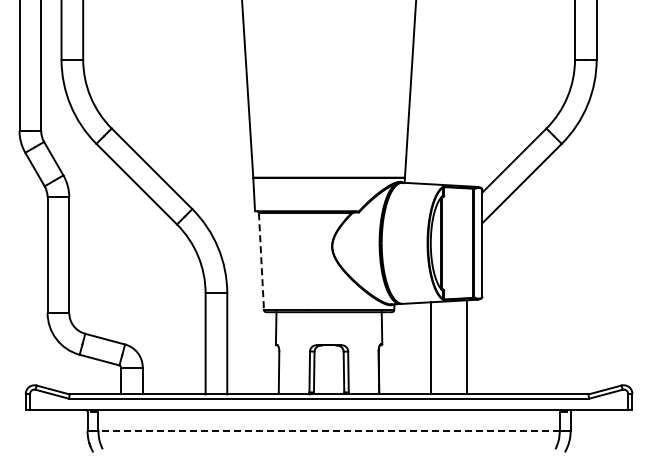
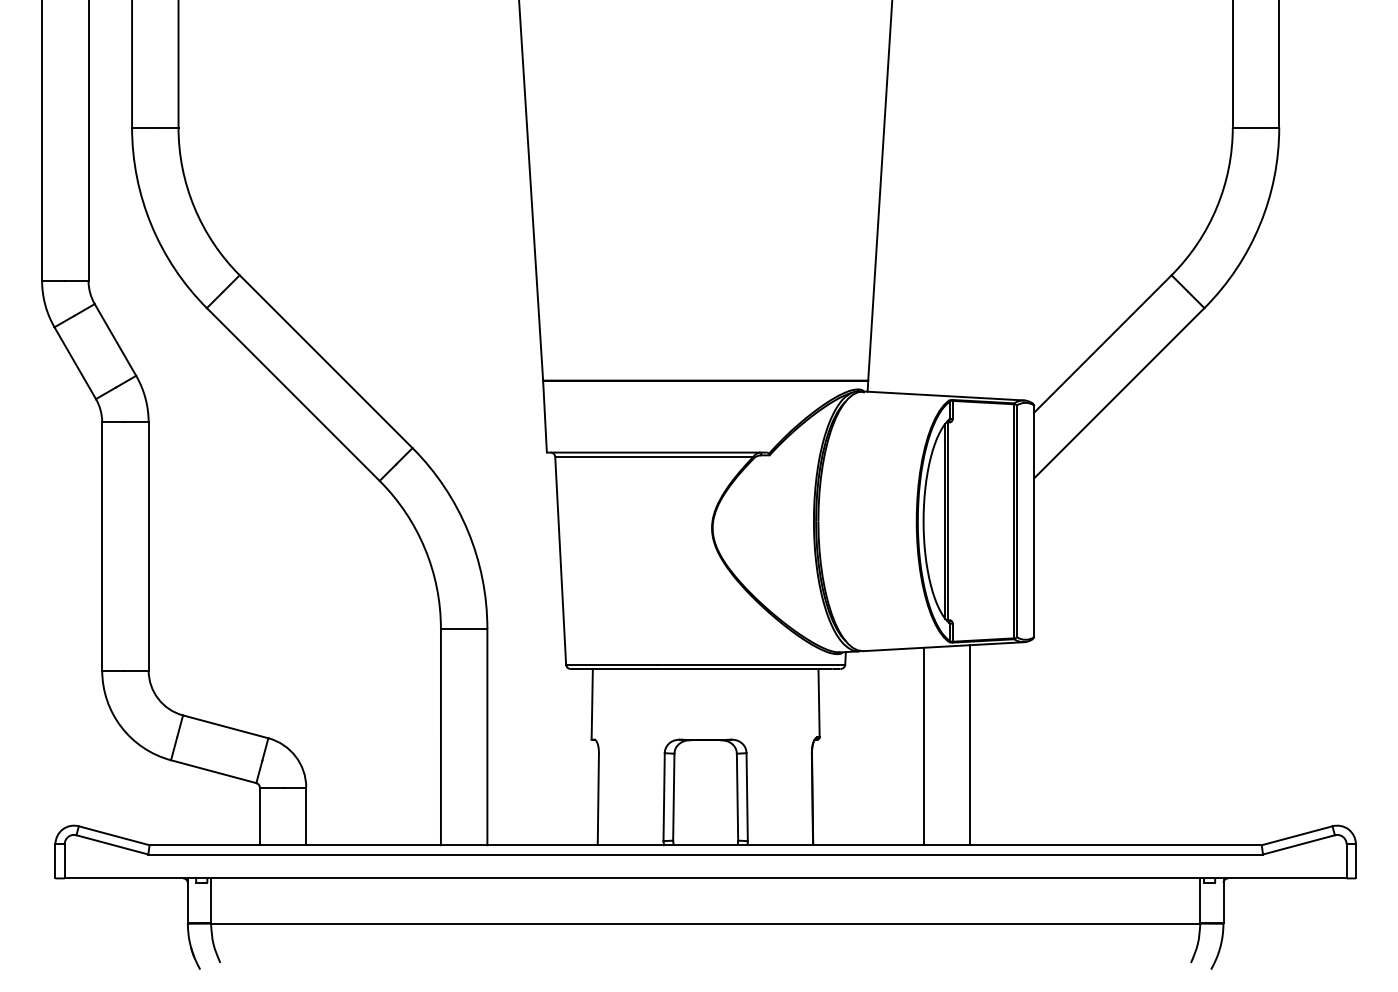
line: (261, 262) -> (560, 562), dashed -> solid
line: (466, 347) -> (970, 744), moved
line: (329, 430) -> (706, 922), dashed -> solid

